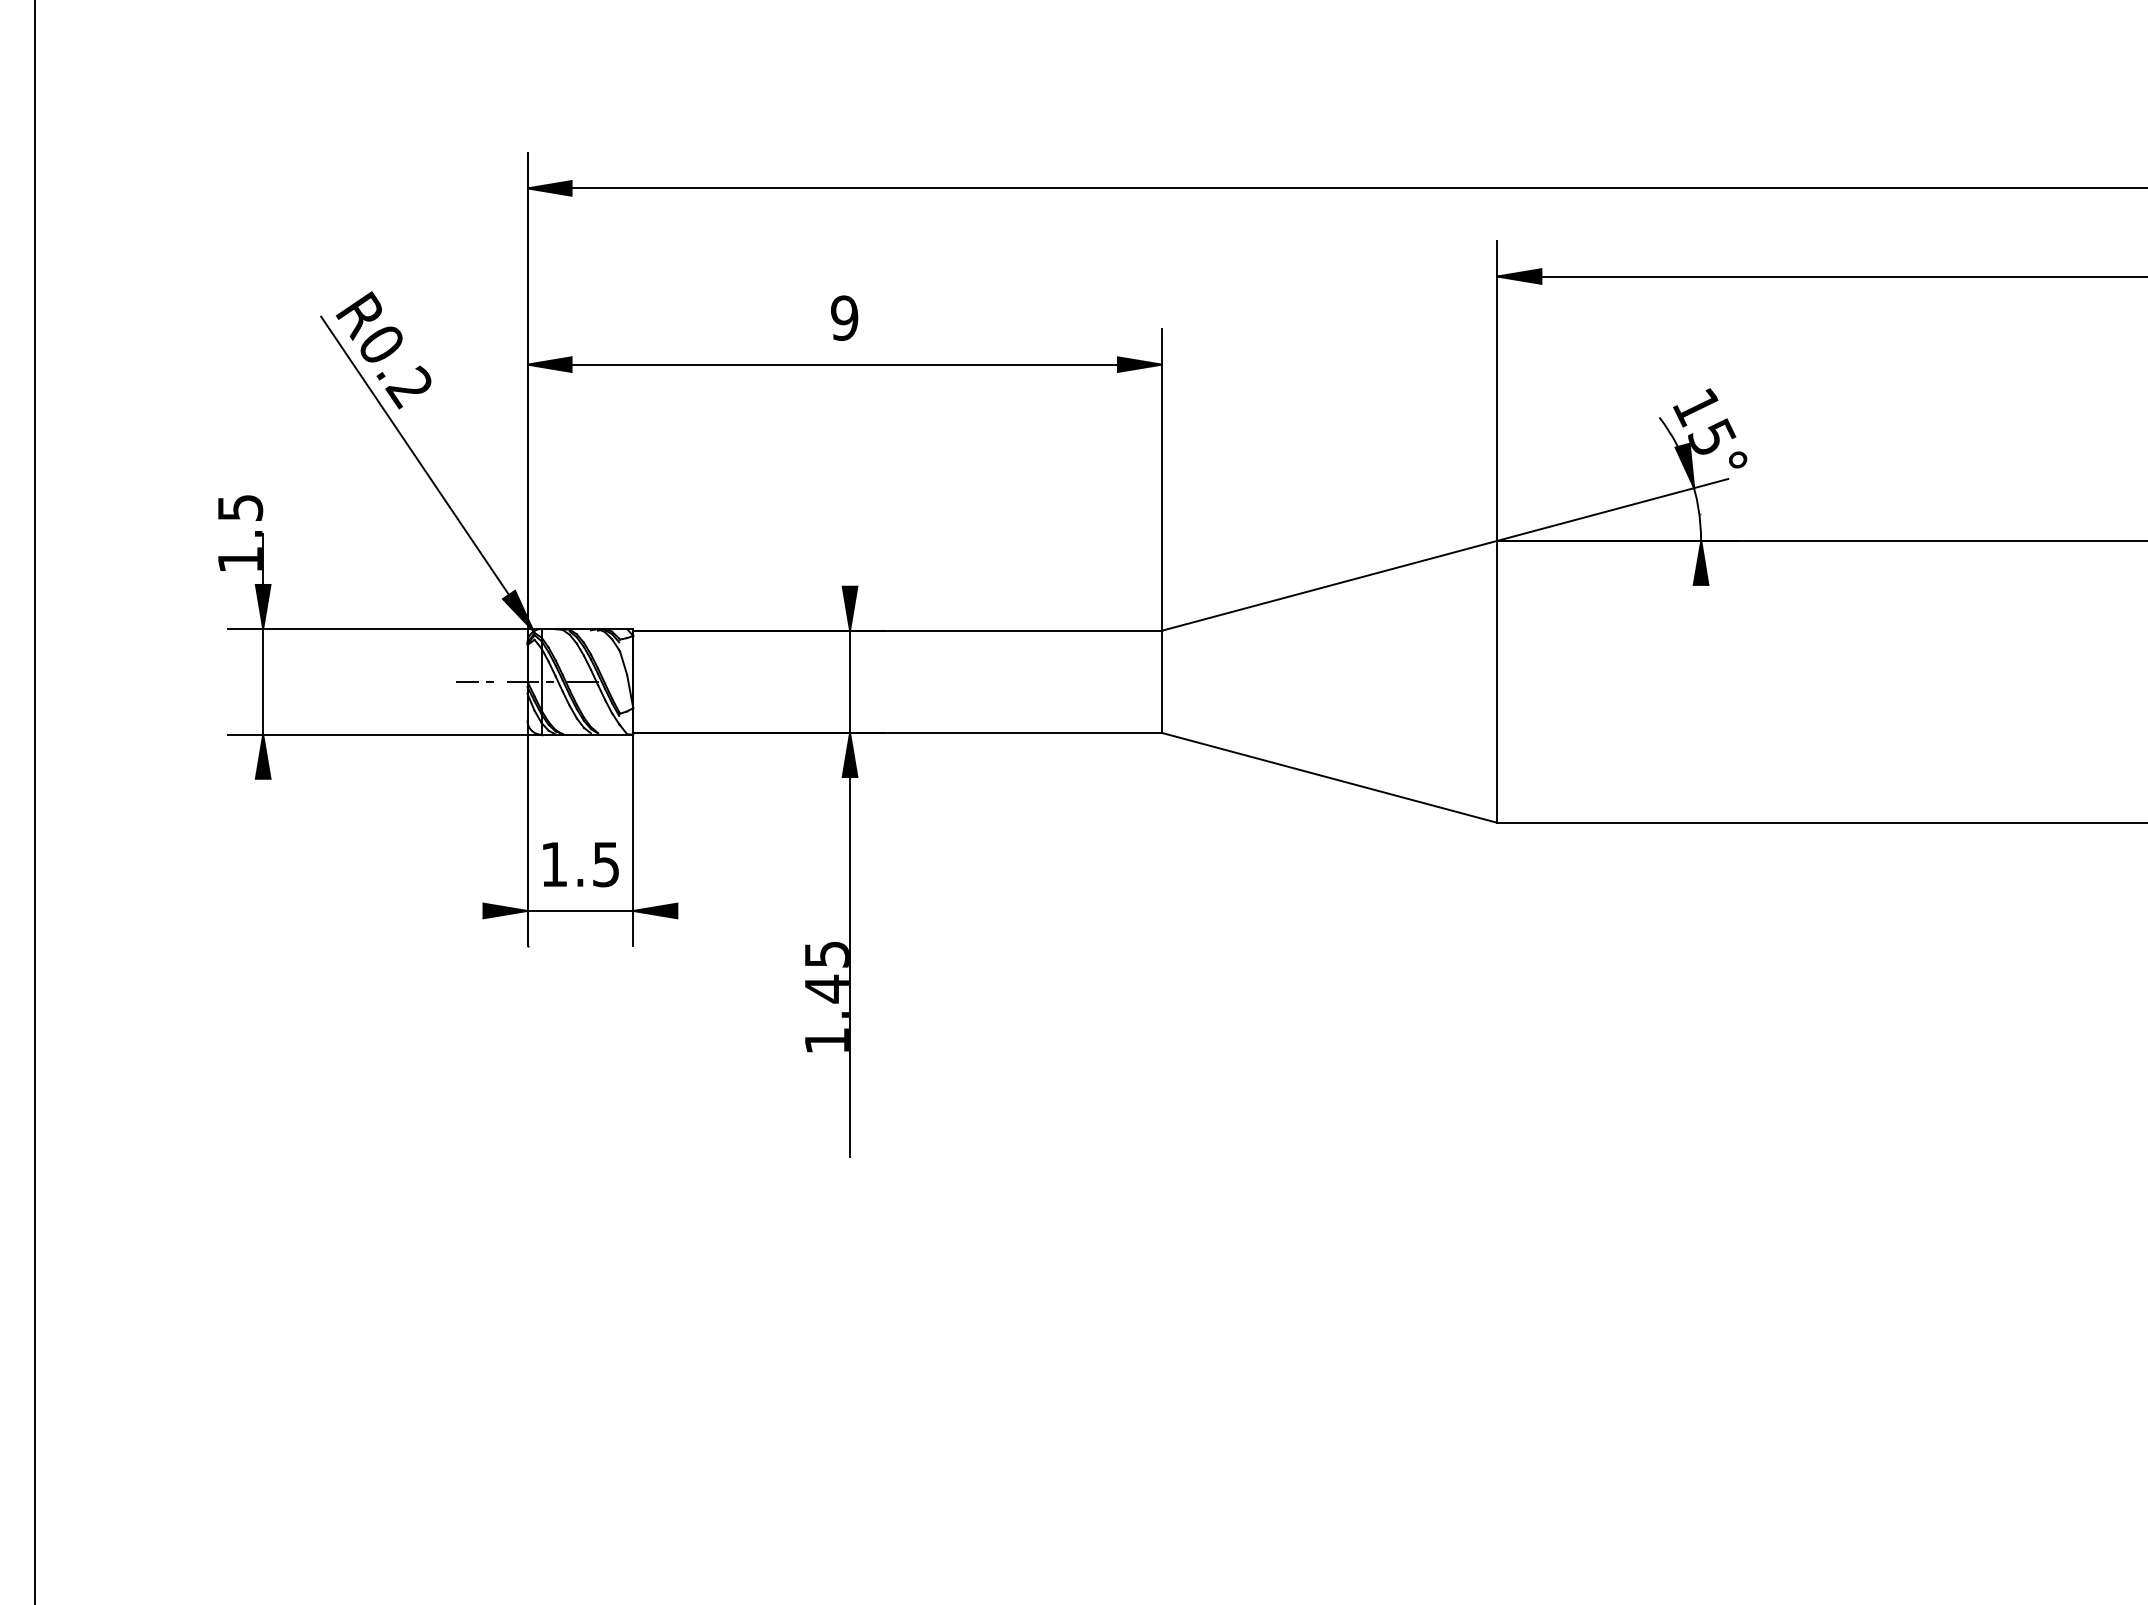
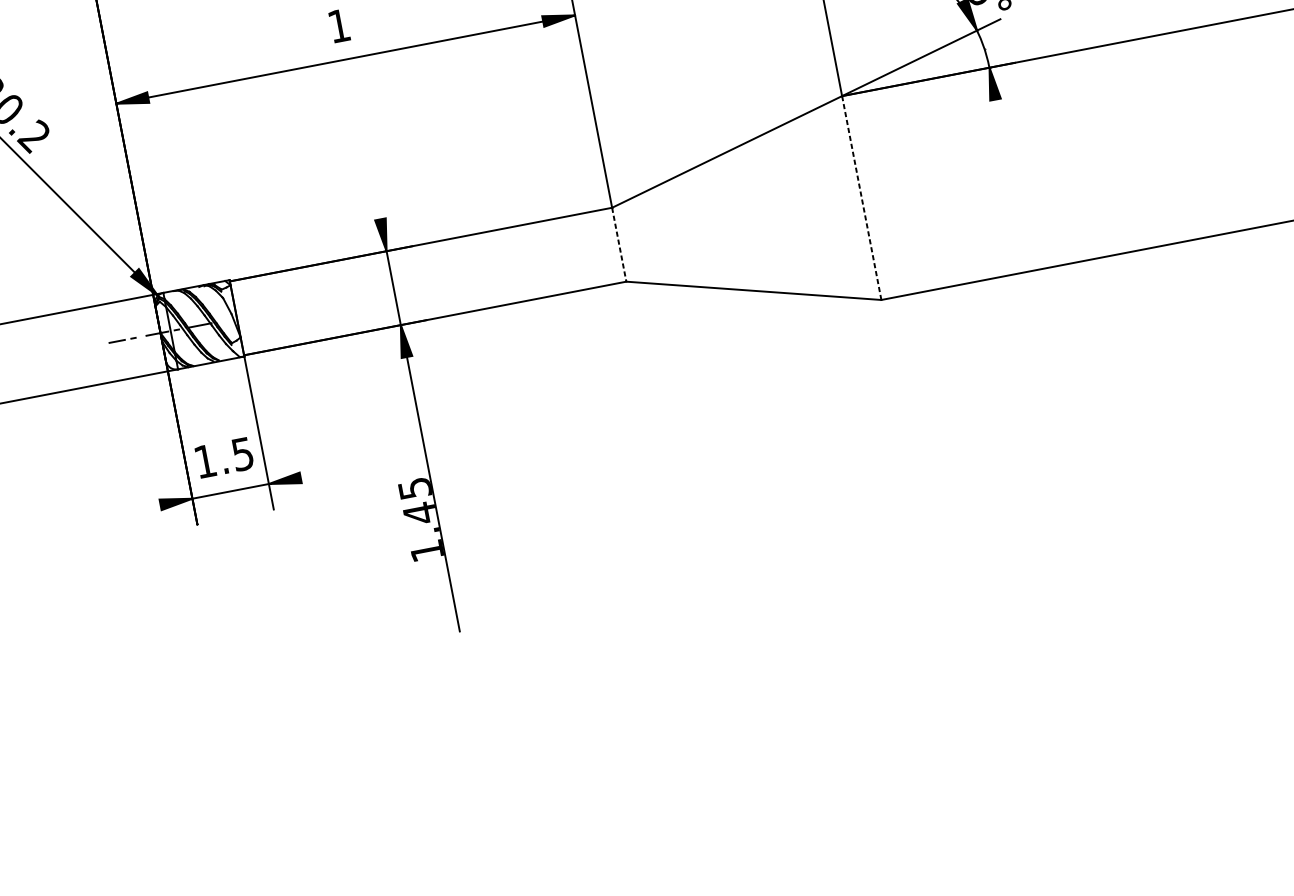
text: (844, 317) -> (338, 25), 9 -> 1
line: (1497, 681) -> (861, 197), solid -> dashed
line: (1161, 682) -> (619, 245), solid -> dashed

